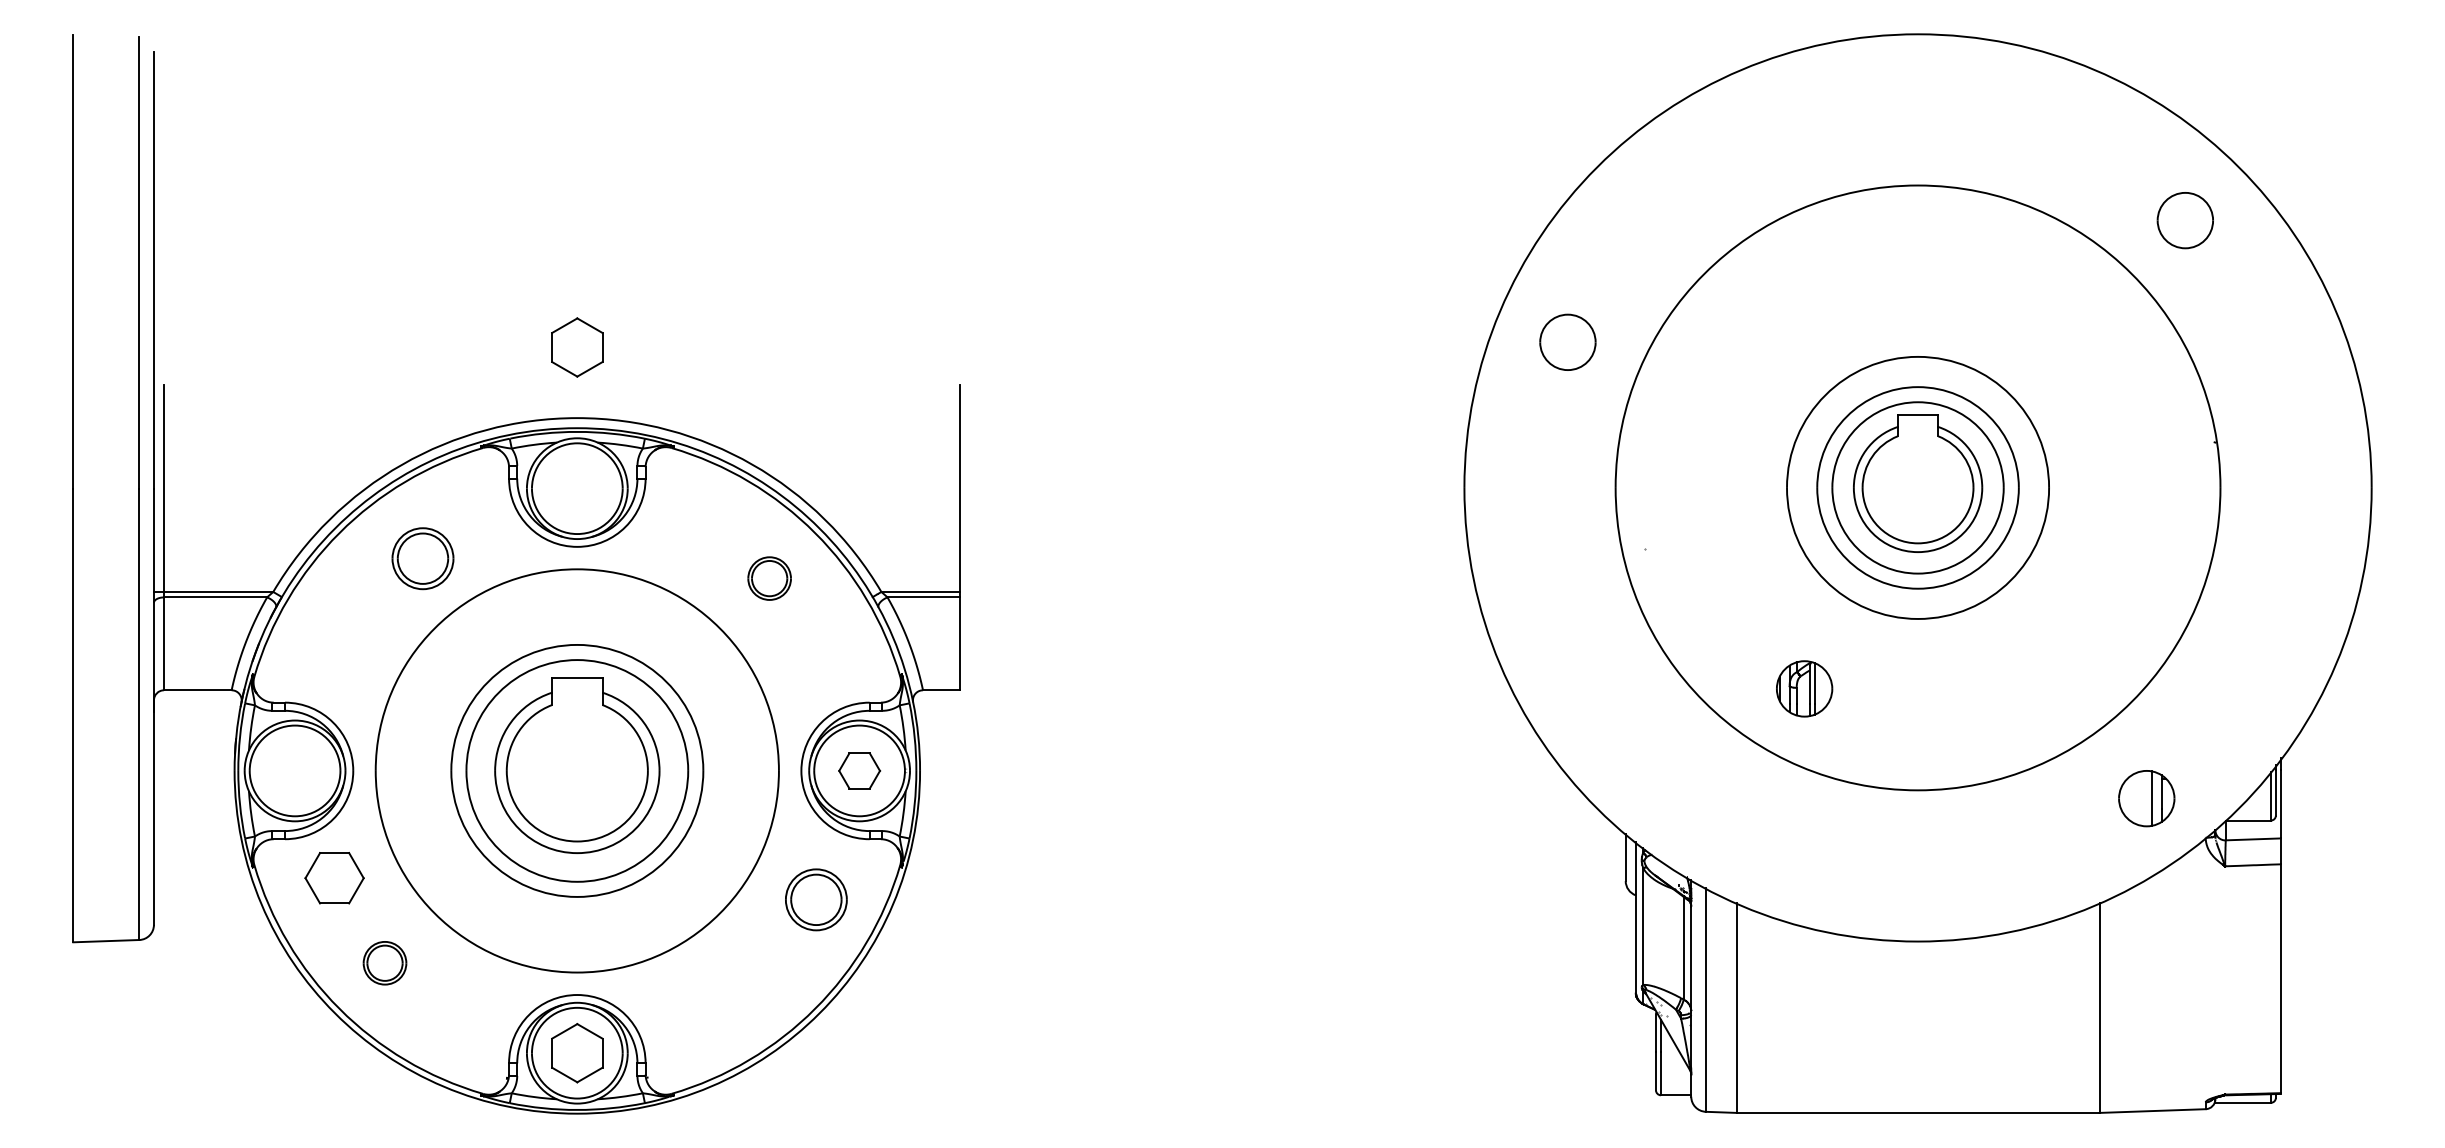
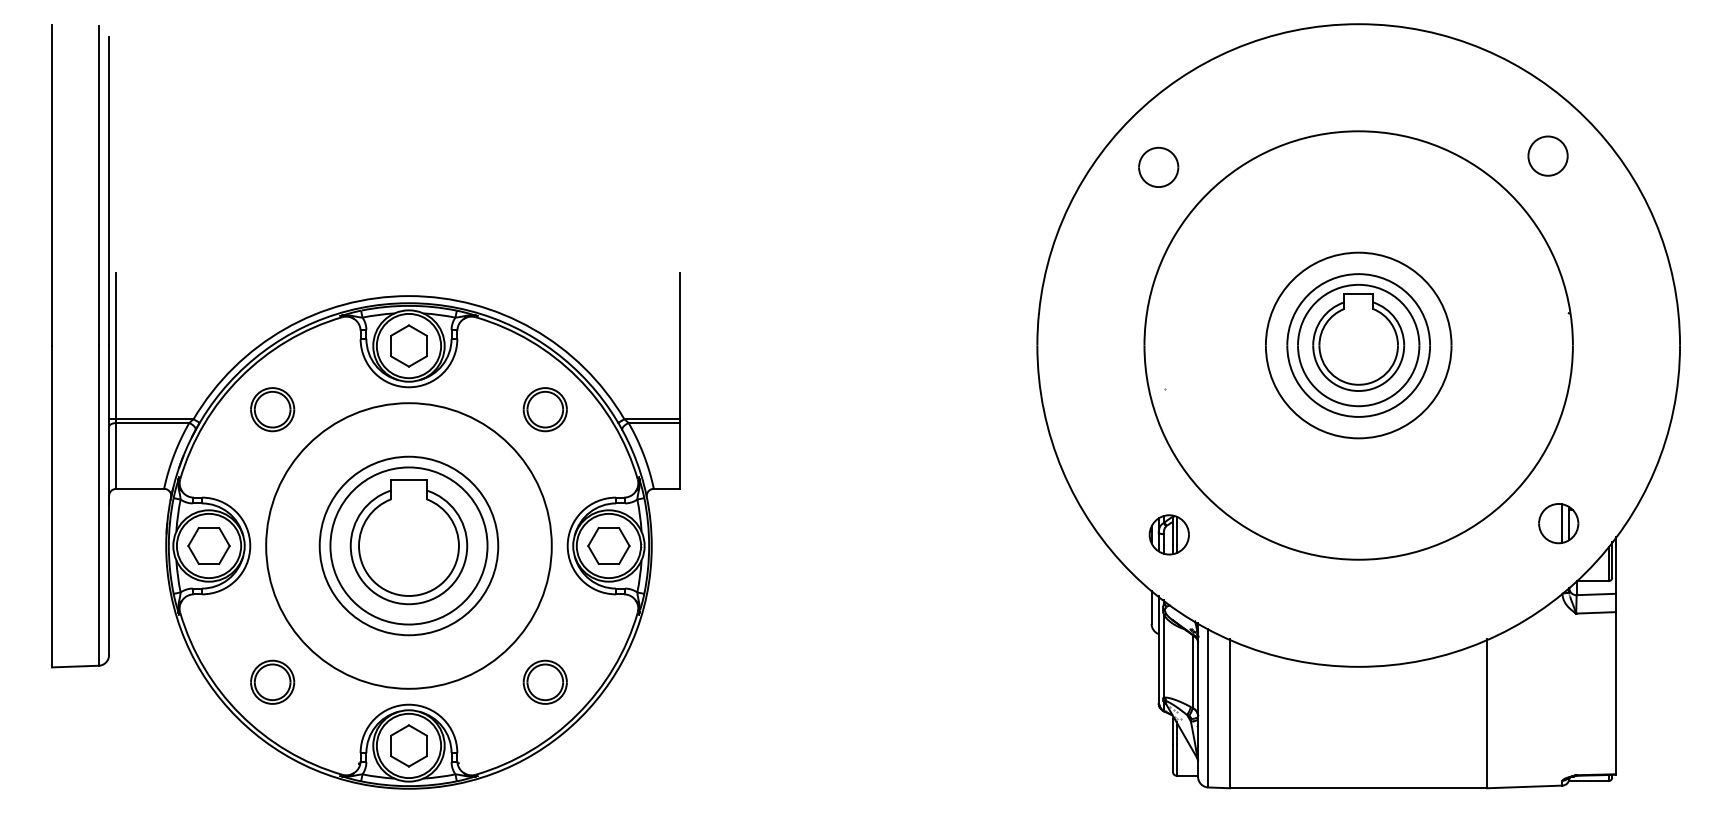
part: (1567, 341) -> (1158, 166), moved
part: (576, 346) -> (408, 345), moved
part: (422, 558) -> (272, 409), moved
part: (768, 578) -> (544, 409), size x1.43
part: (1803, 688) -> (1168, 534), moved
part: (858, 770) -> (608, 545), size x1.43
part: (2146, 798) -> (1558, 523), moved
part: (333, 877) -> (208, 545), moved
part: (815, 898) -> (544, 681), moved
part: (384, 962) -> (272, 681), size x1.43

